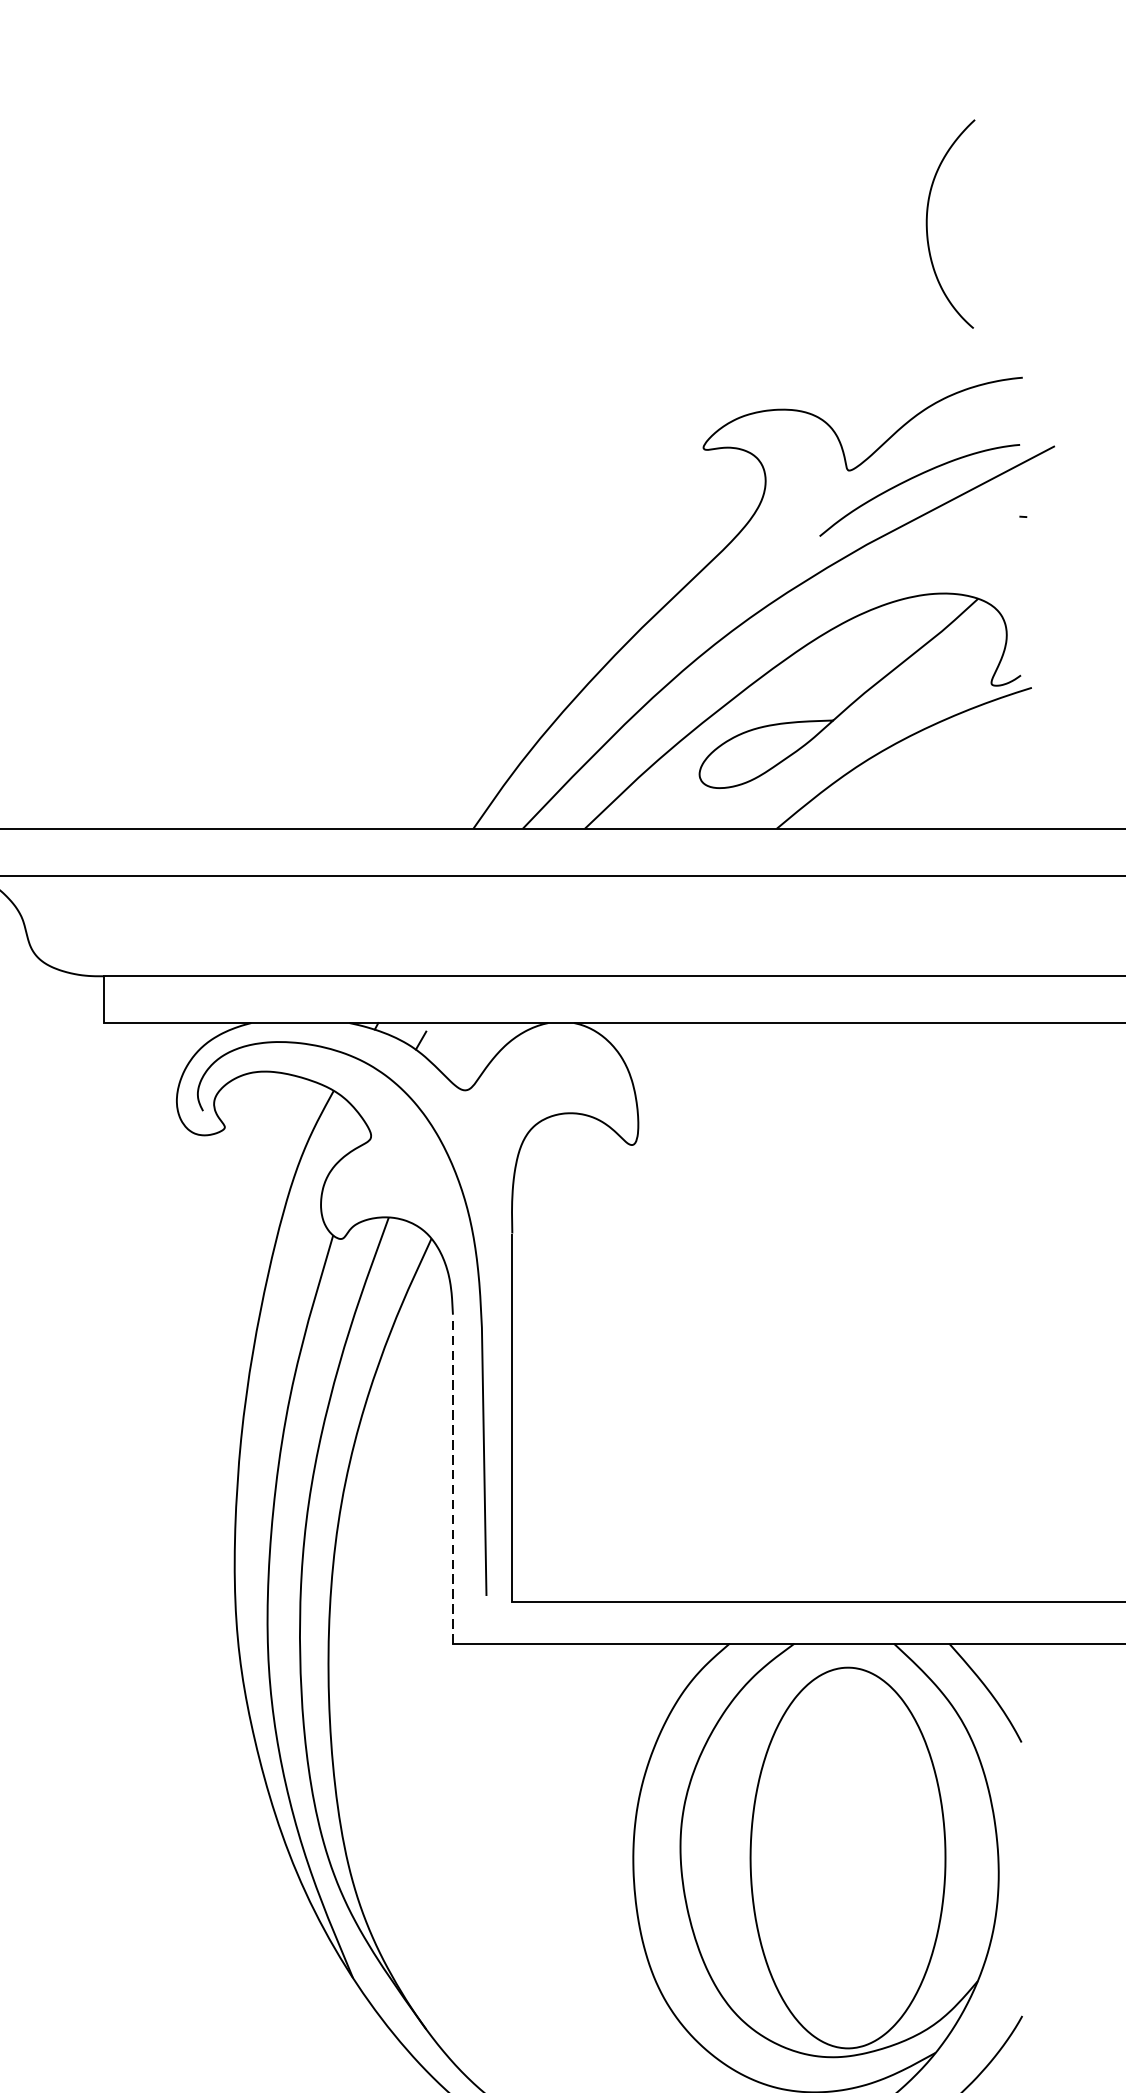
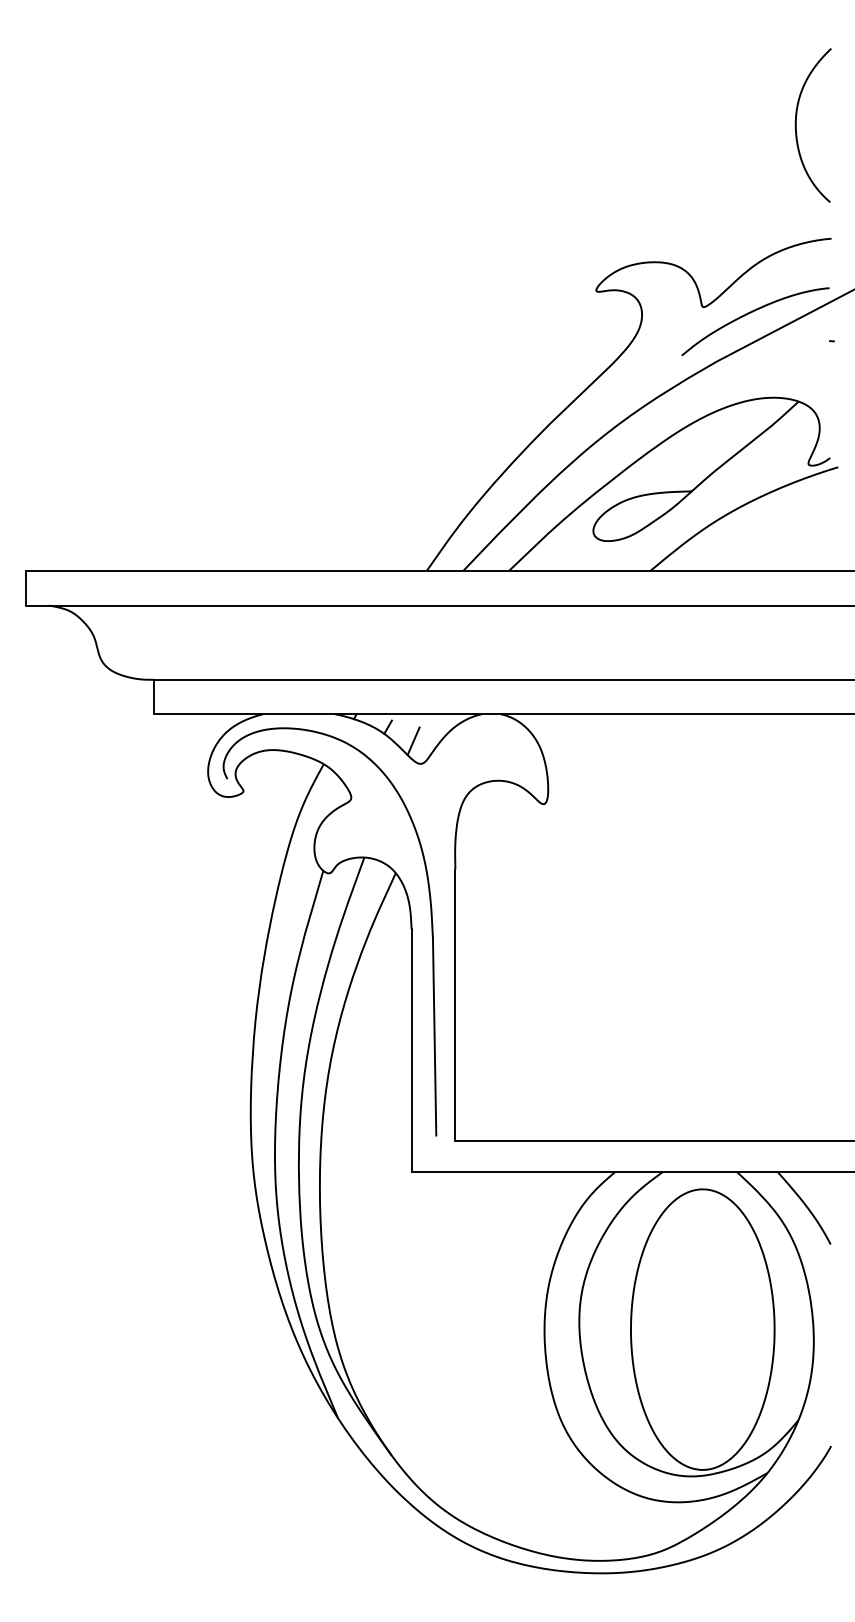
curve: (927, 224) -> (796, 125), moved
line: (455, 1059) -> (413, 741), added
line: (452, 1477) -> (411, 1049), dashed -> solid

